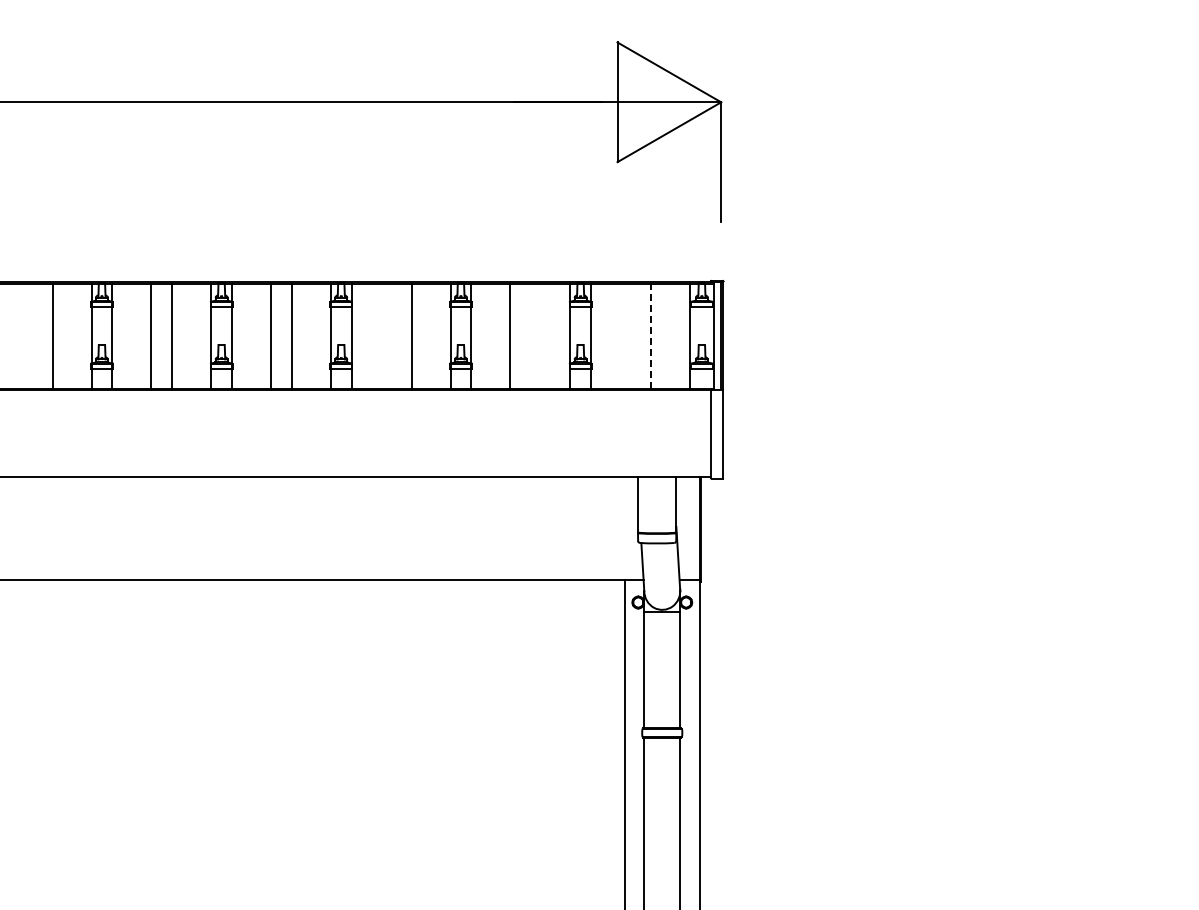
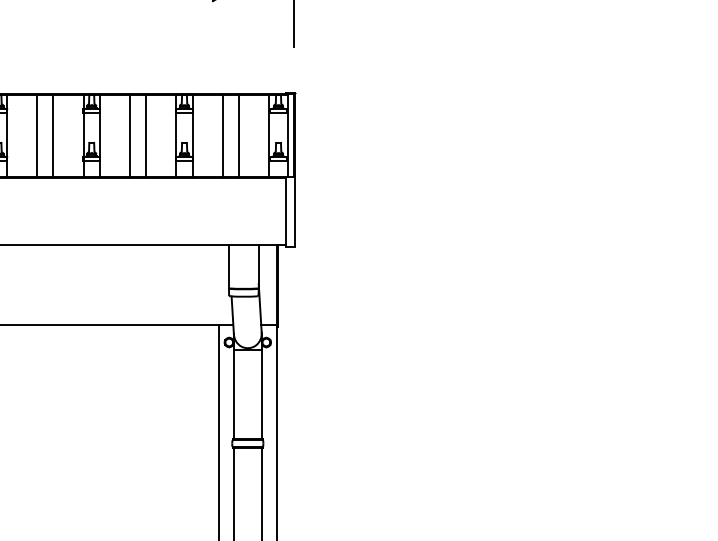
line: (390, 336) -> (37, 136), added
line: (531, 336) -> (146, 136), added
line: (629, 336) -> (222, 136), added
line: (650, 336) -> (238, 136), dashed -> solid

